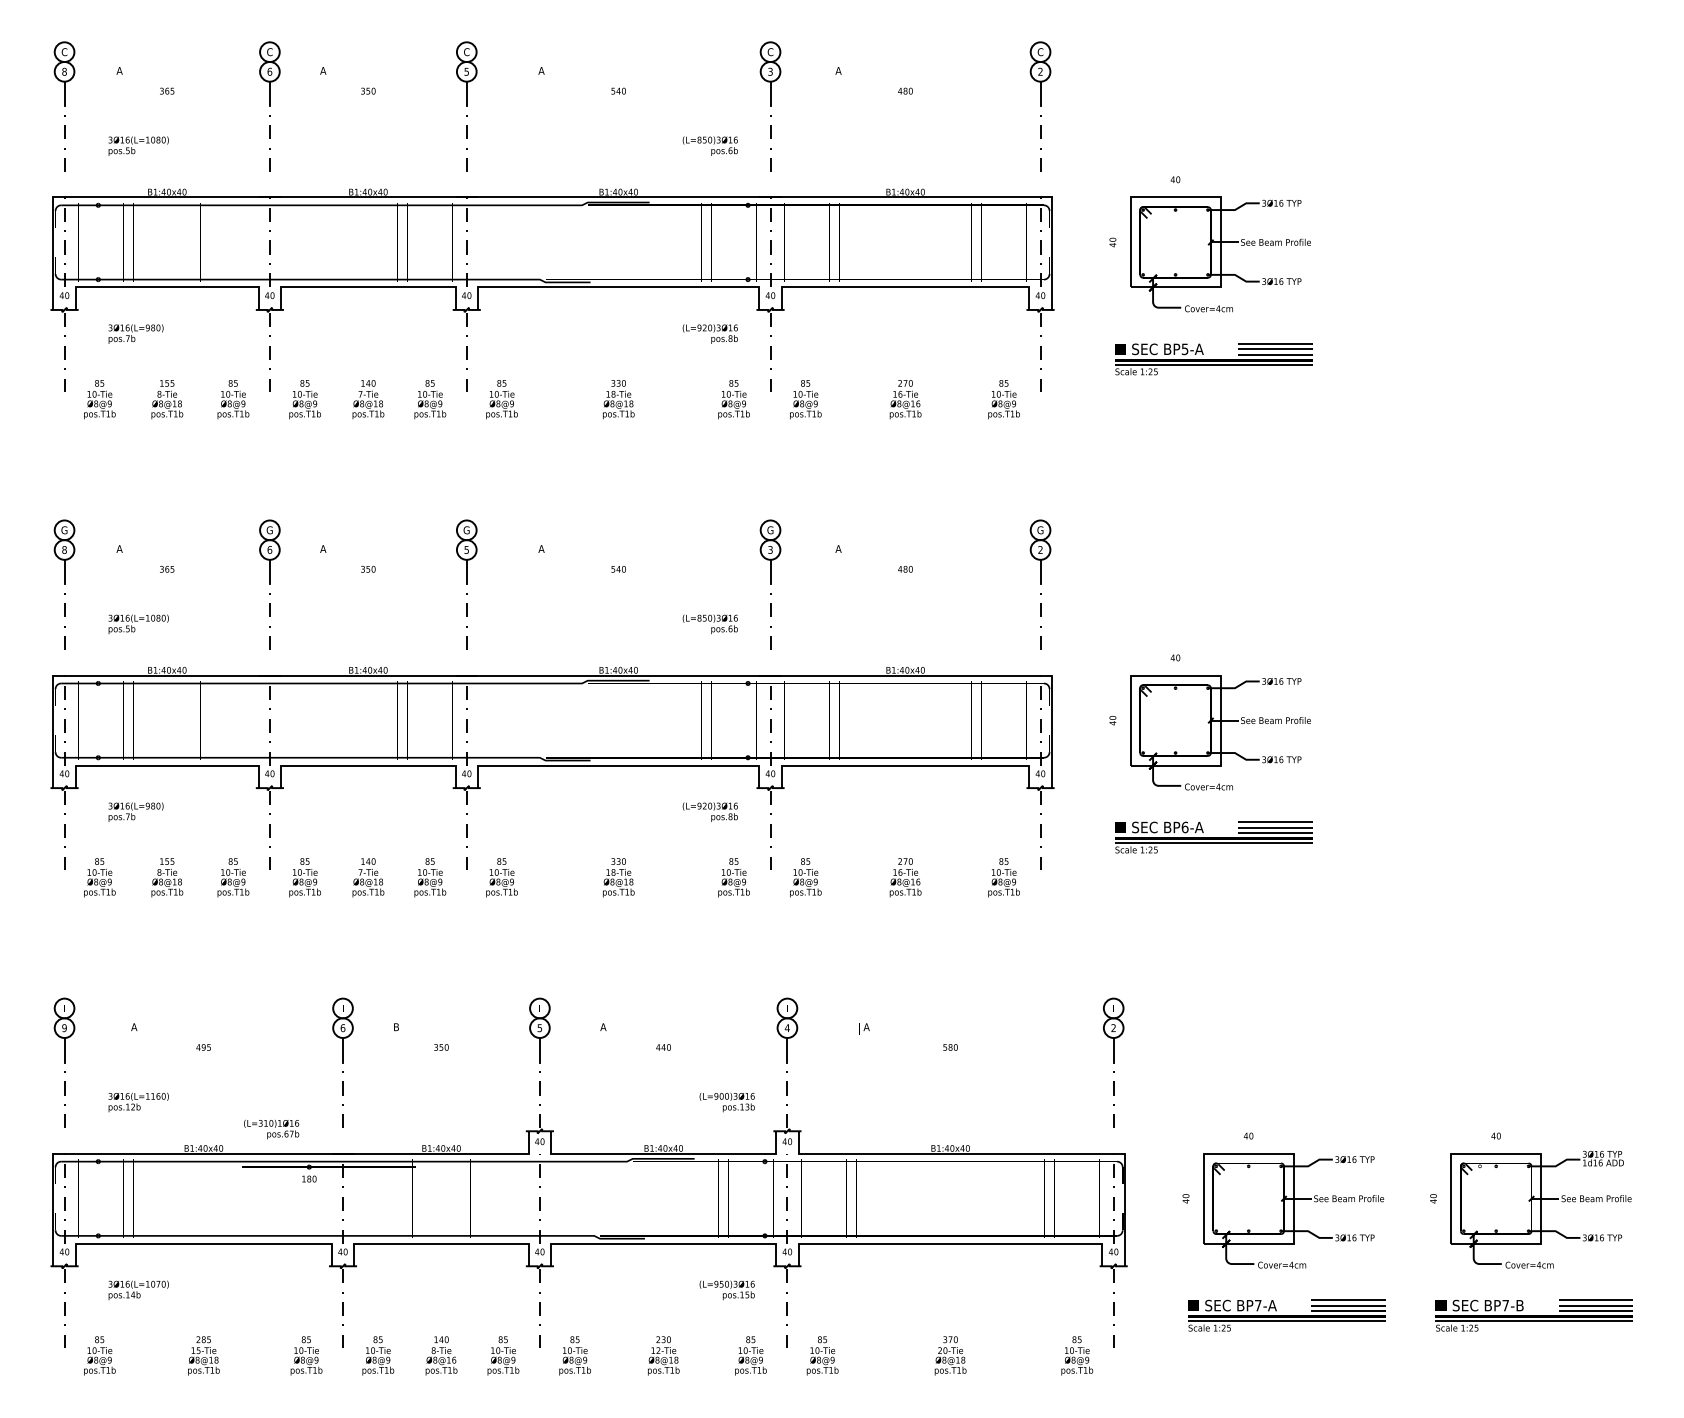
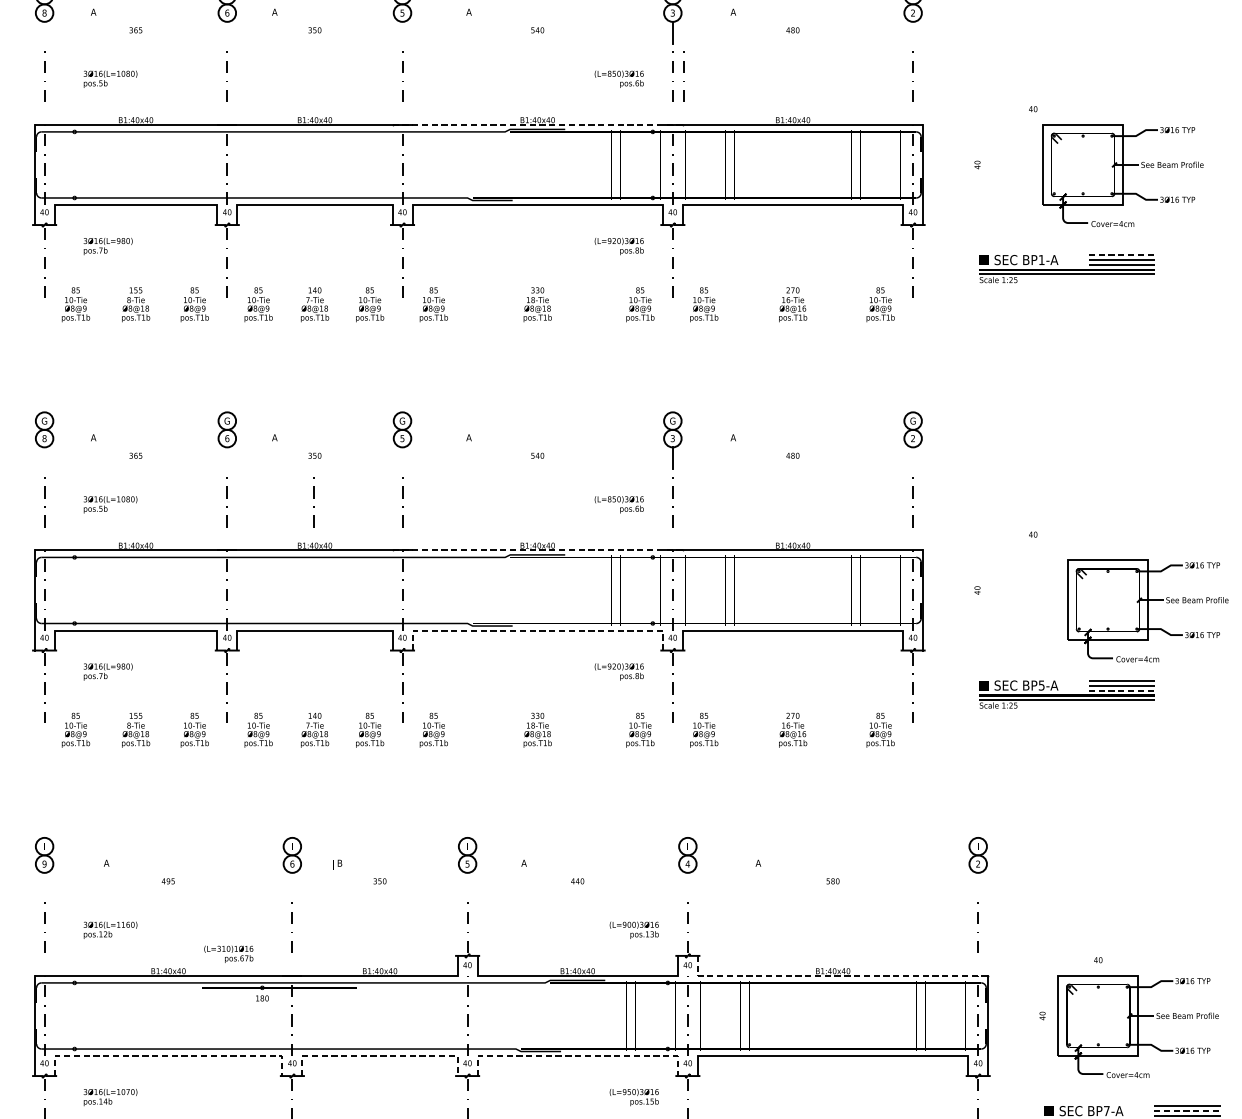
line: (64, 93) -> (44, 32), removed
line: (269, 93) -> (226, 32), removed
line: (466, 93) -> (402, 32), removed
line: (1040, 93) -> (913, 32), removed
line: (782, 138) -> (683, 72), added
line: (619, 197) -> (538, 124), solid -> dashed
part: (1220, 254) -> (1123, 175), moved
line: (1275, 343) -> (1122, 254), solid -> dashed
text: (1184, 349) -> (1041, 260), BP5-A -> BP1-A
line: (64, 571) -> (44, 457), removed
line: (269, 571) -> (226, 457), removed
line: (466, 571) -> (402, 457), removed
line: (1040, 571) -> (913, 457), removed
line: (367, 616) -> (314, 497), added
line: (619, 675) -> (538, 550), solid -> dashed
part: (1220, 732) -> (1148, 610), moved
line: (618, 765) -> (537, 630), solid -> dashed
text: (1184, 827) -> (1041, 685), BP6-A -> BP5-A
line: (1275, 833) -> (1122, 690), solid -> dashed
line: (64, 1050) -> (44, 884), removed
line: (343, 1050) -> (292, 884), removed
line: (539, 1050) -> (467, 884), removed
line: (787, 1050) -> (687, 884), removed
line: (1113, 1050) -> (978, 884), removed
line: (950, 1153) -> (832, 975), solid -> dashed
line: (203, 1243) -> (168, 1055), solid -> dashed
line: (441, 1243) -> (380, 1055), solid -> dashed
line: (663, 1243) -> (577, 1055), solid -> dashed
line: (1349, 1305) -> (1188, 1110), solid -> dashed

